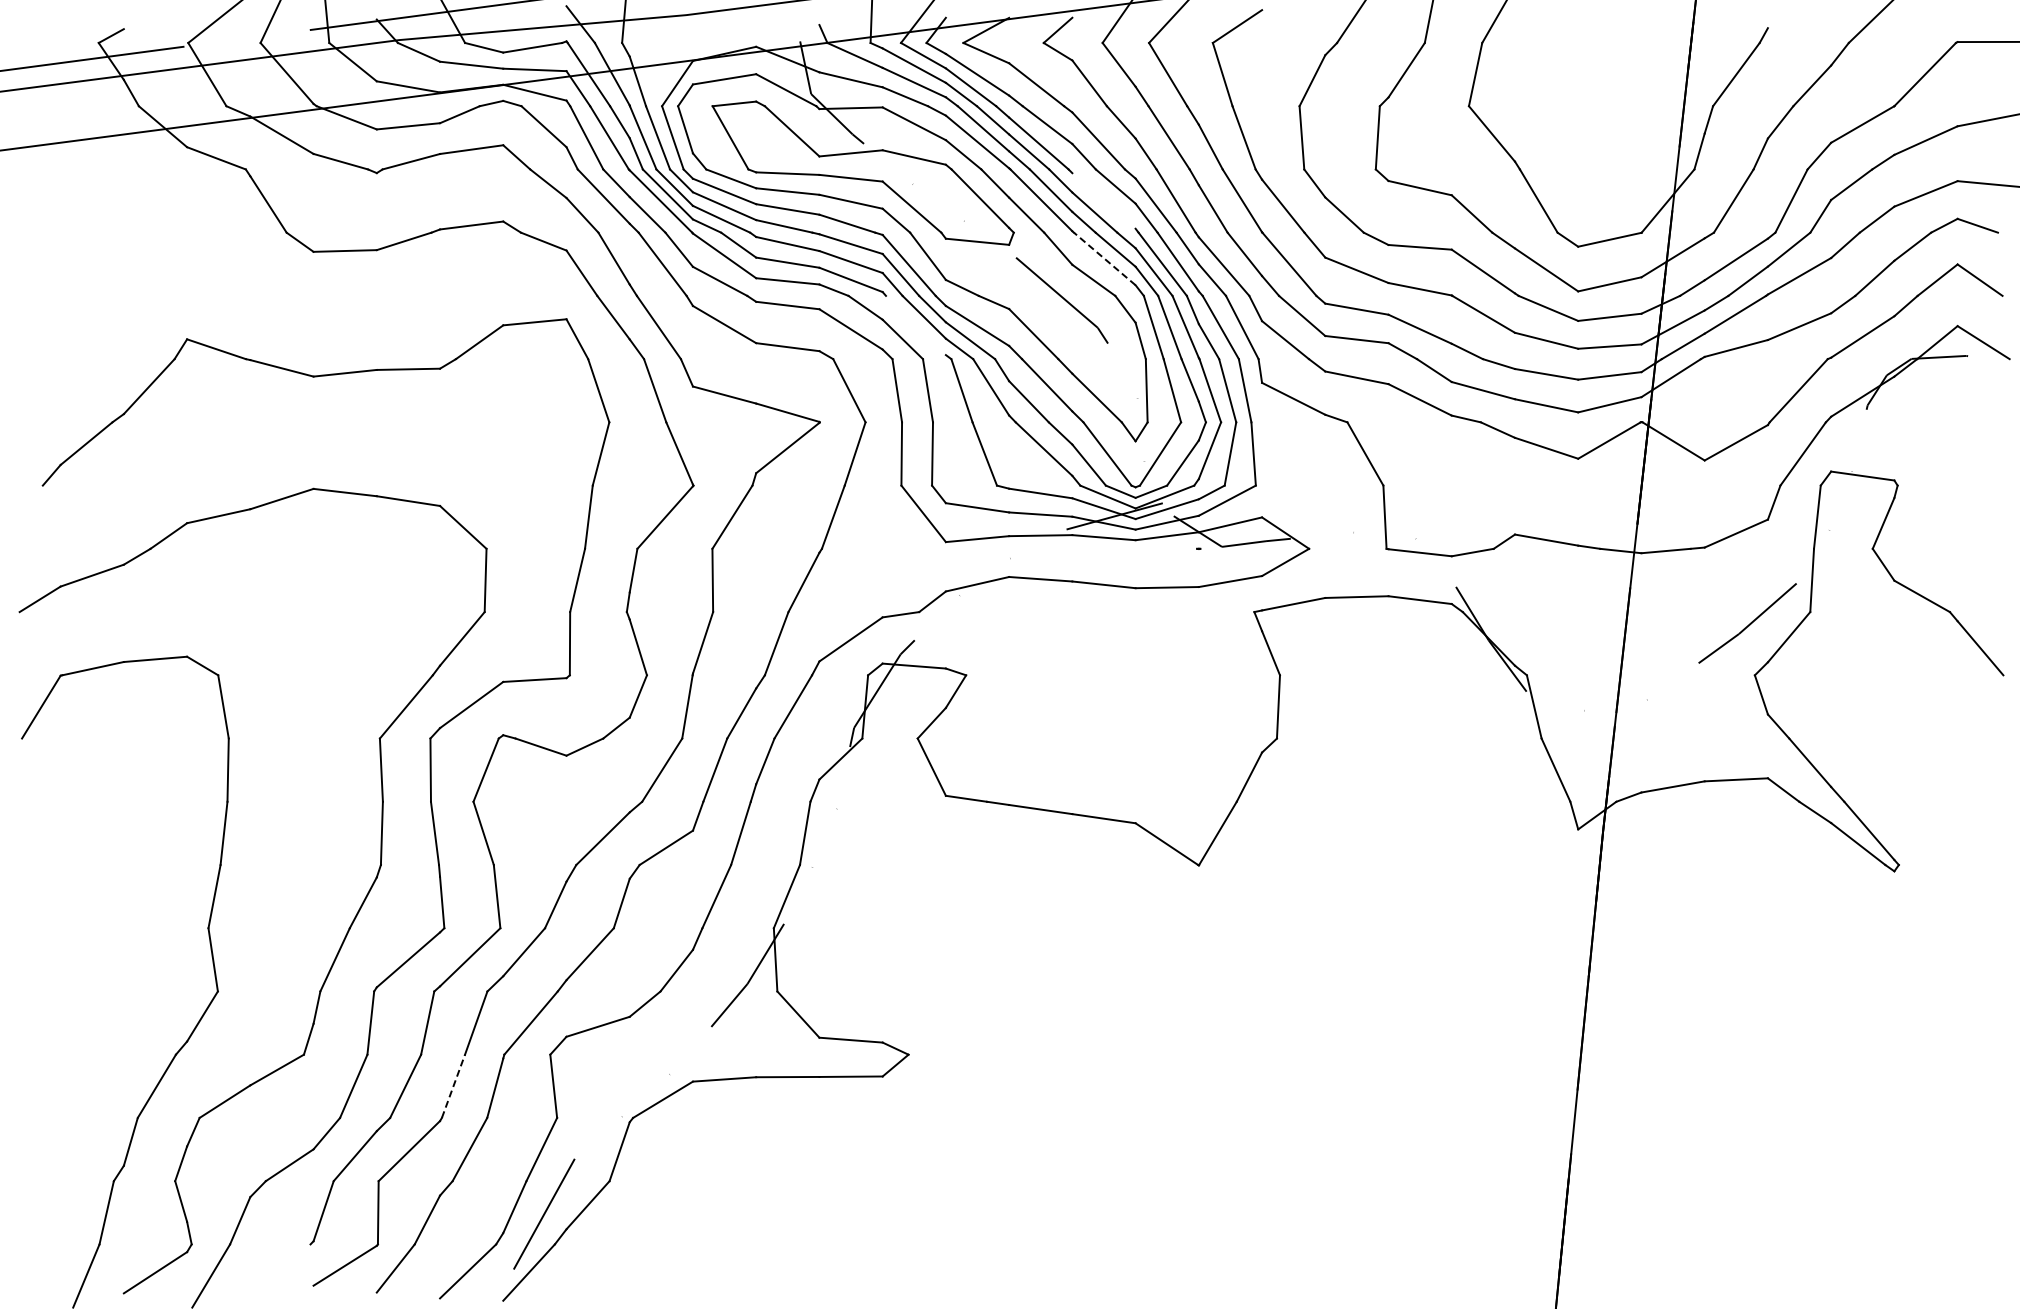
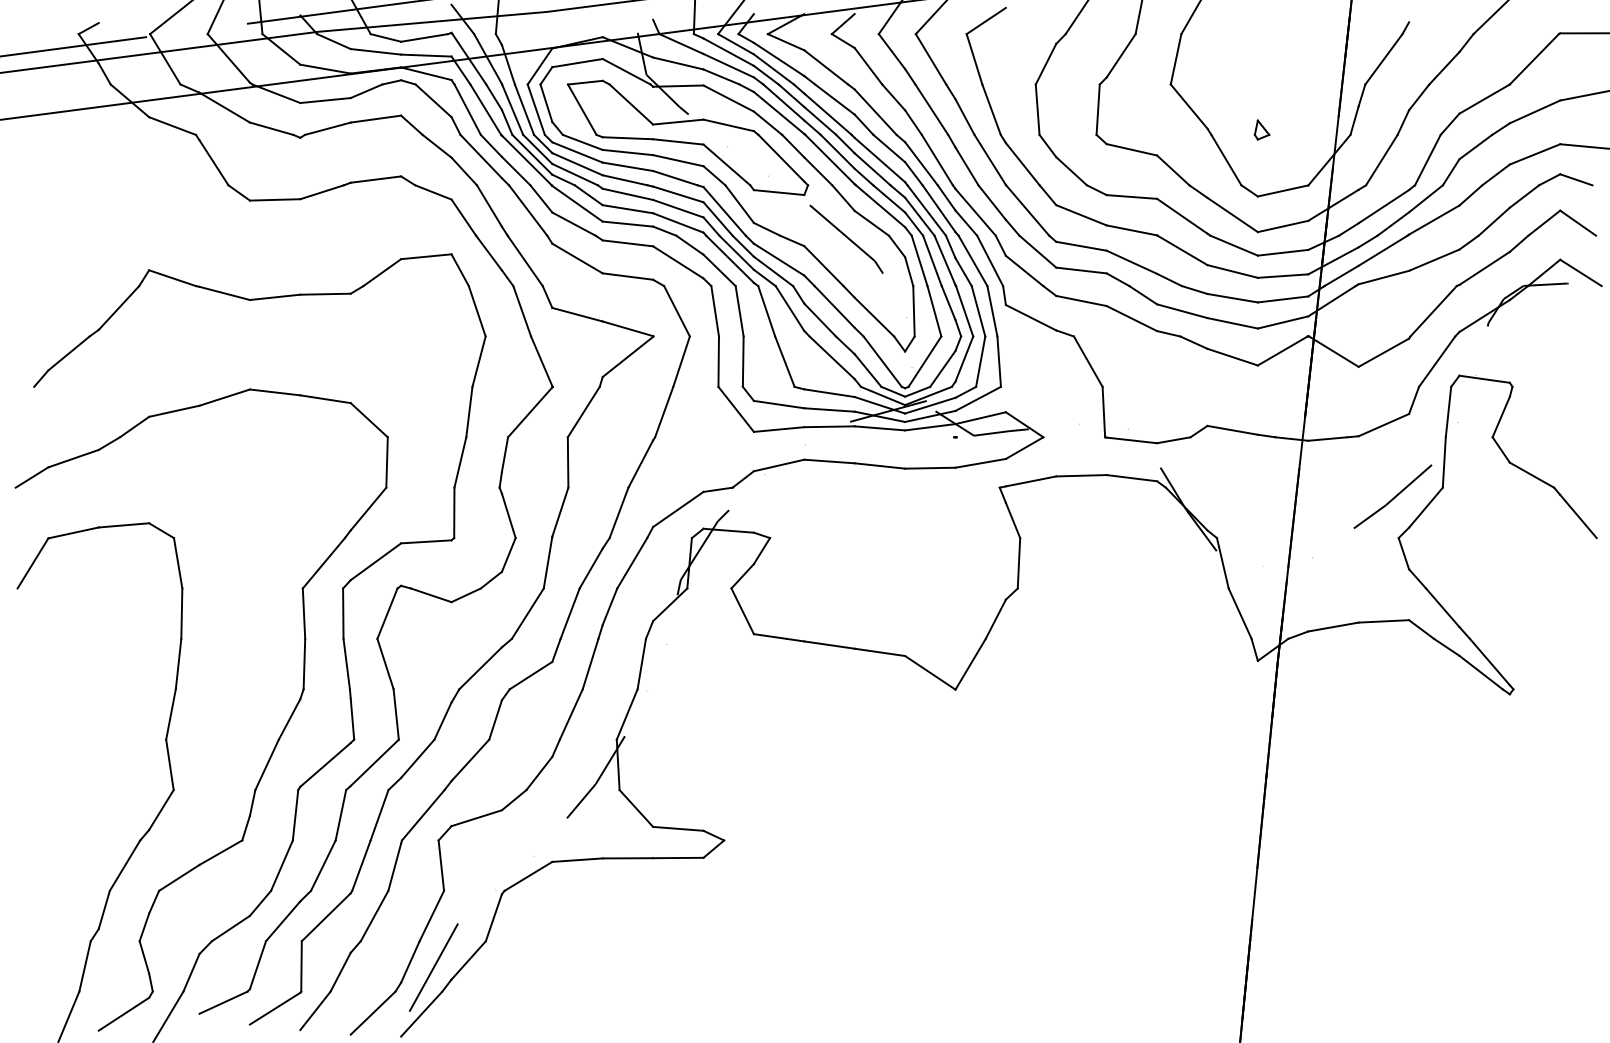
part: (1583, 163) -> (1262, 130), added
line: (1103, 200) -> (879, 159), added
line: (1104, 258) -> (880, 205), dashed -> solid
line: (915, 325) -> (729, 259), added
line: (453, 1086) -> (361, 865), dashed -> solid
line: (280, 1258) -> (223, 1002), added

